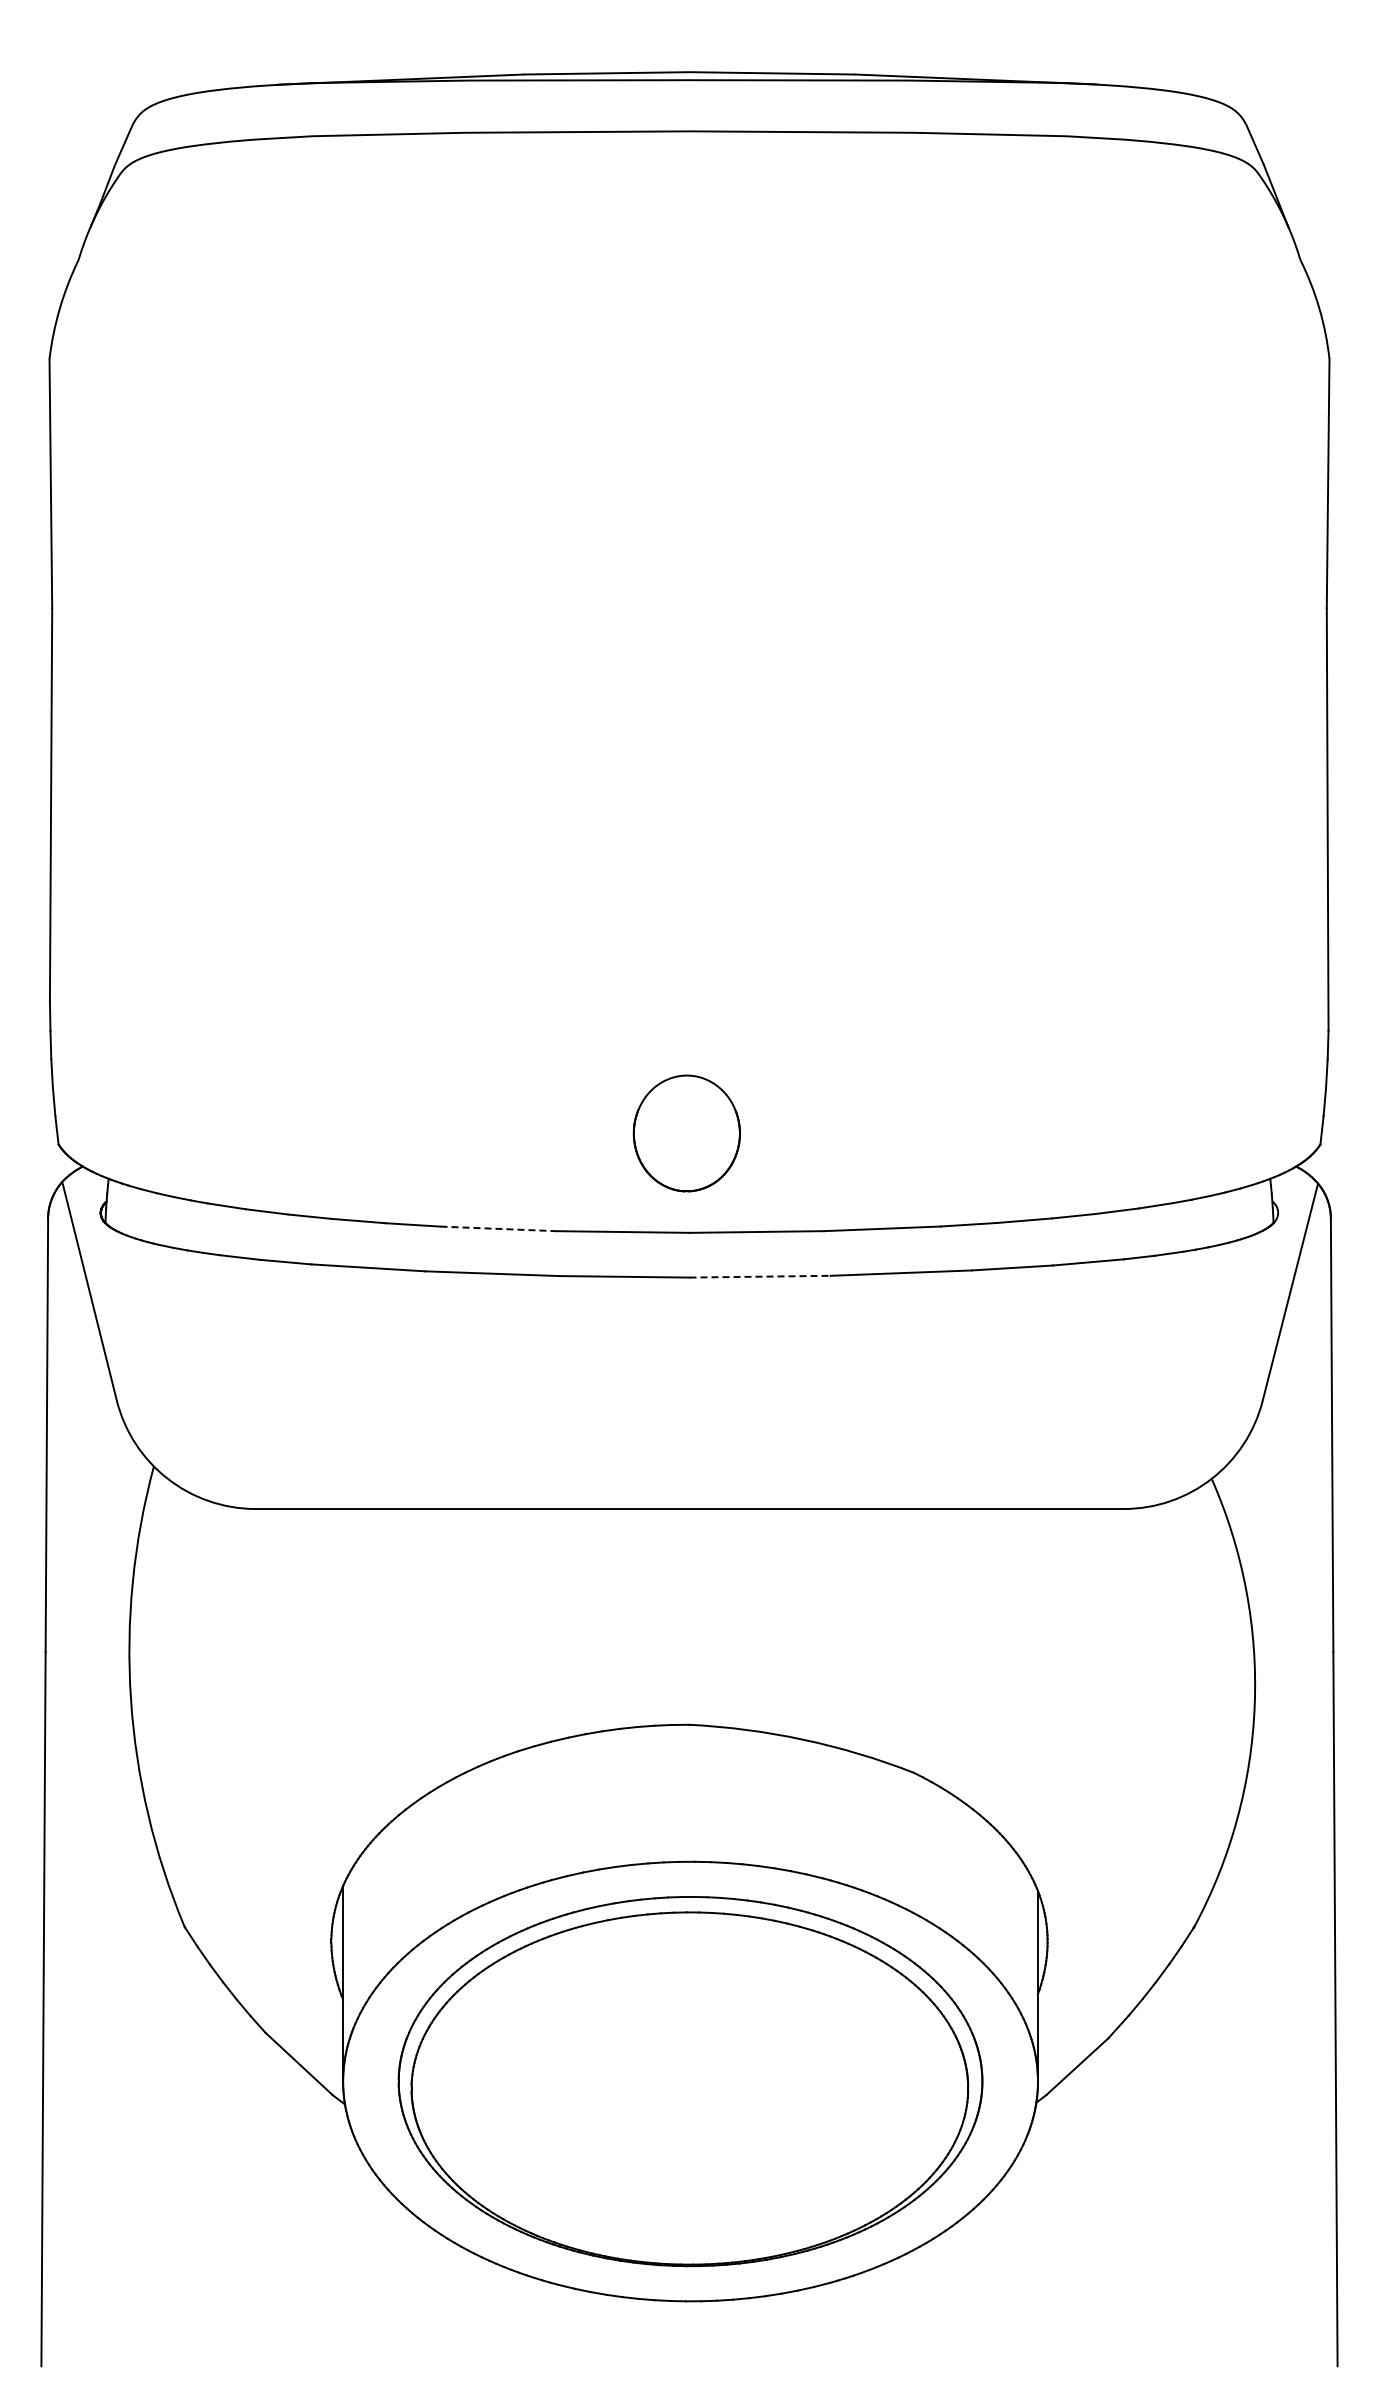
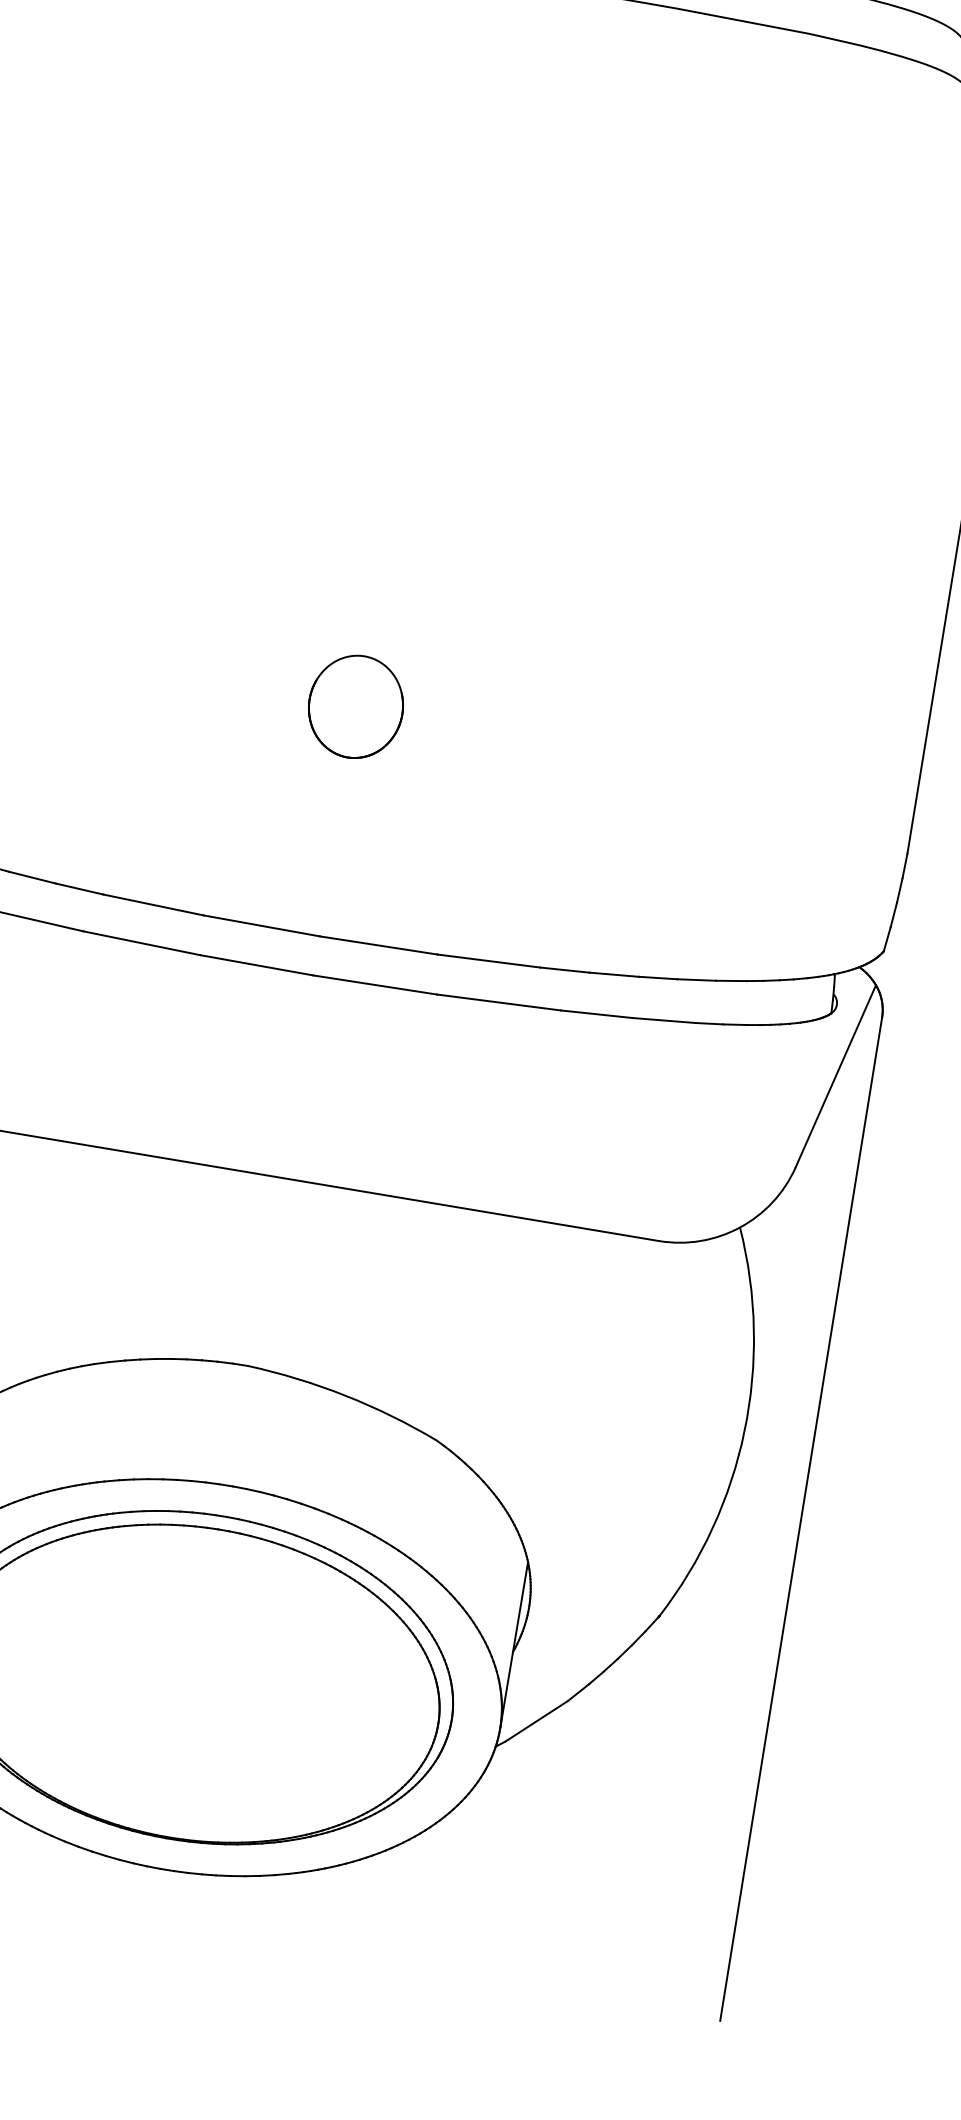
part: (686, 1133) -> (355, 706), moved
line: (498, 1228) -> (153, 904), dashed -> solid
line: (760, 1276) -> (375, 984), dashed -> solid

